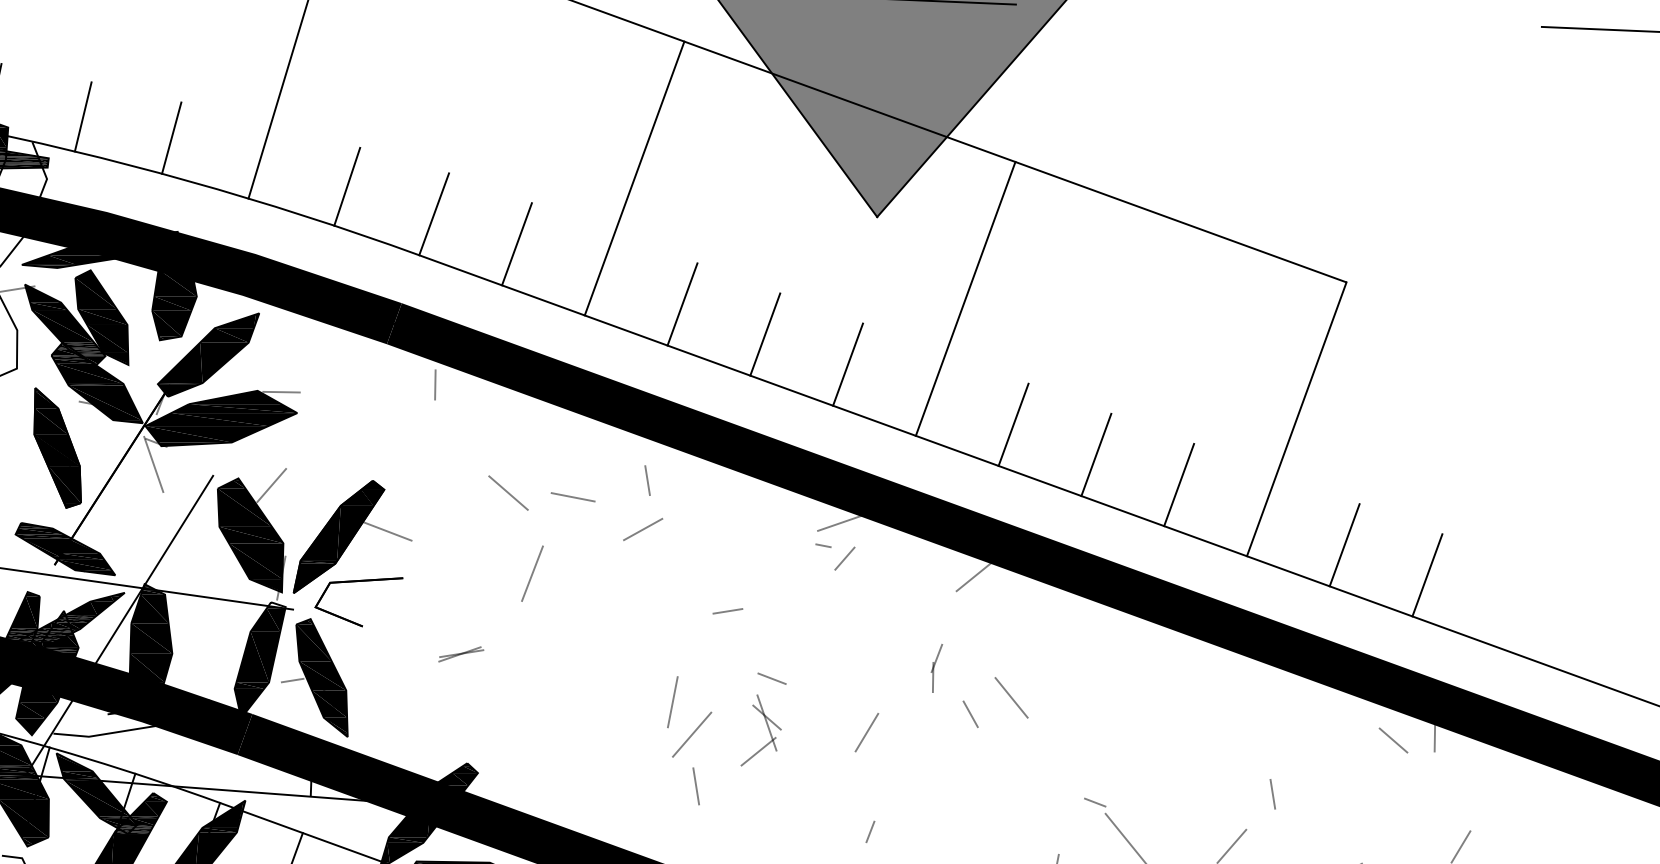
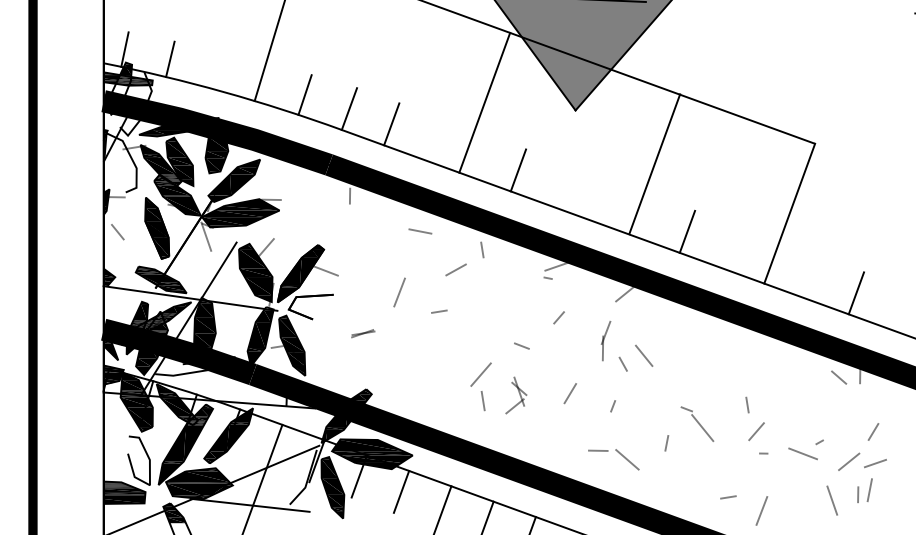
line: (171, 138) -> (215, 70), removed
line: (634, 177) -> (484, 102), moved
line: (965, 299) -> (654, 164), moved
line: (681, 305) -> (475, 155), removed
line: (847, 364) -> (560, 185), removed
line: (1012, 424) -> (644, 216), removed
line: (647, 479) -> (482, 249), moved
line: (1178, 485) -> (729, 247), removed
line: (508, 491) -> (387, 250), removed
line: (573, 497) -> (420, 231), moved
line: (1343, 544) -> (813, 277), removed
line: (843, 558) -> (558, 317), moved
line: (728, 610) -> (439, 311), moved
part: (935, 667) -> (605, 340), size x1.6
line: (671, 701) -> (470, 357), removed
part: (761, 730) -> (516, 395), moved
line: (865, 732) -> (569, 393), moved
line: (1272, 793) -> (747, 404), moved
line: (869, 832) -> (612, 406), moved

